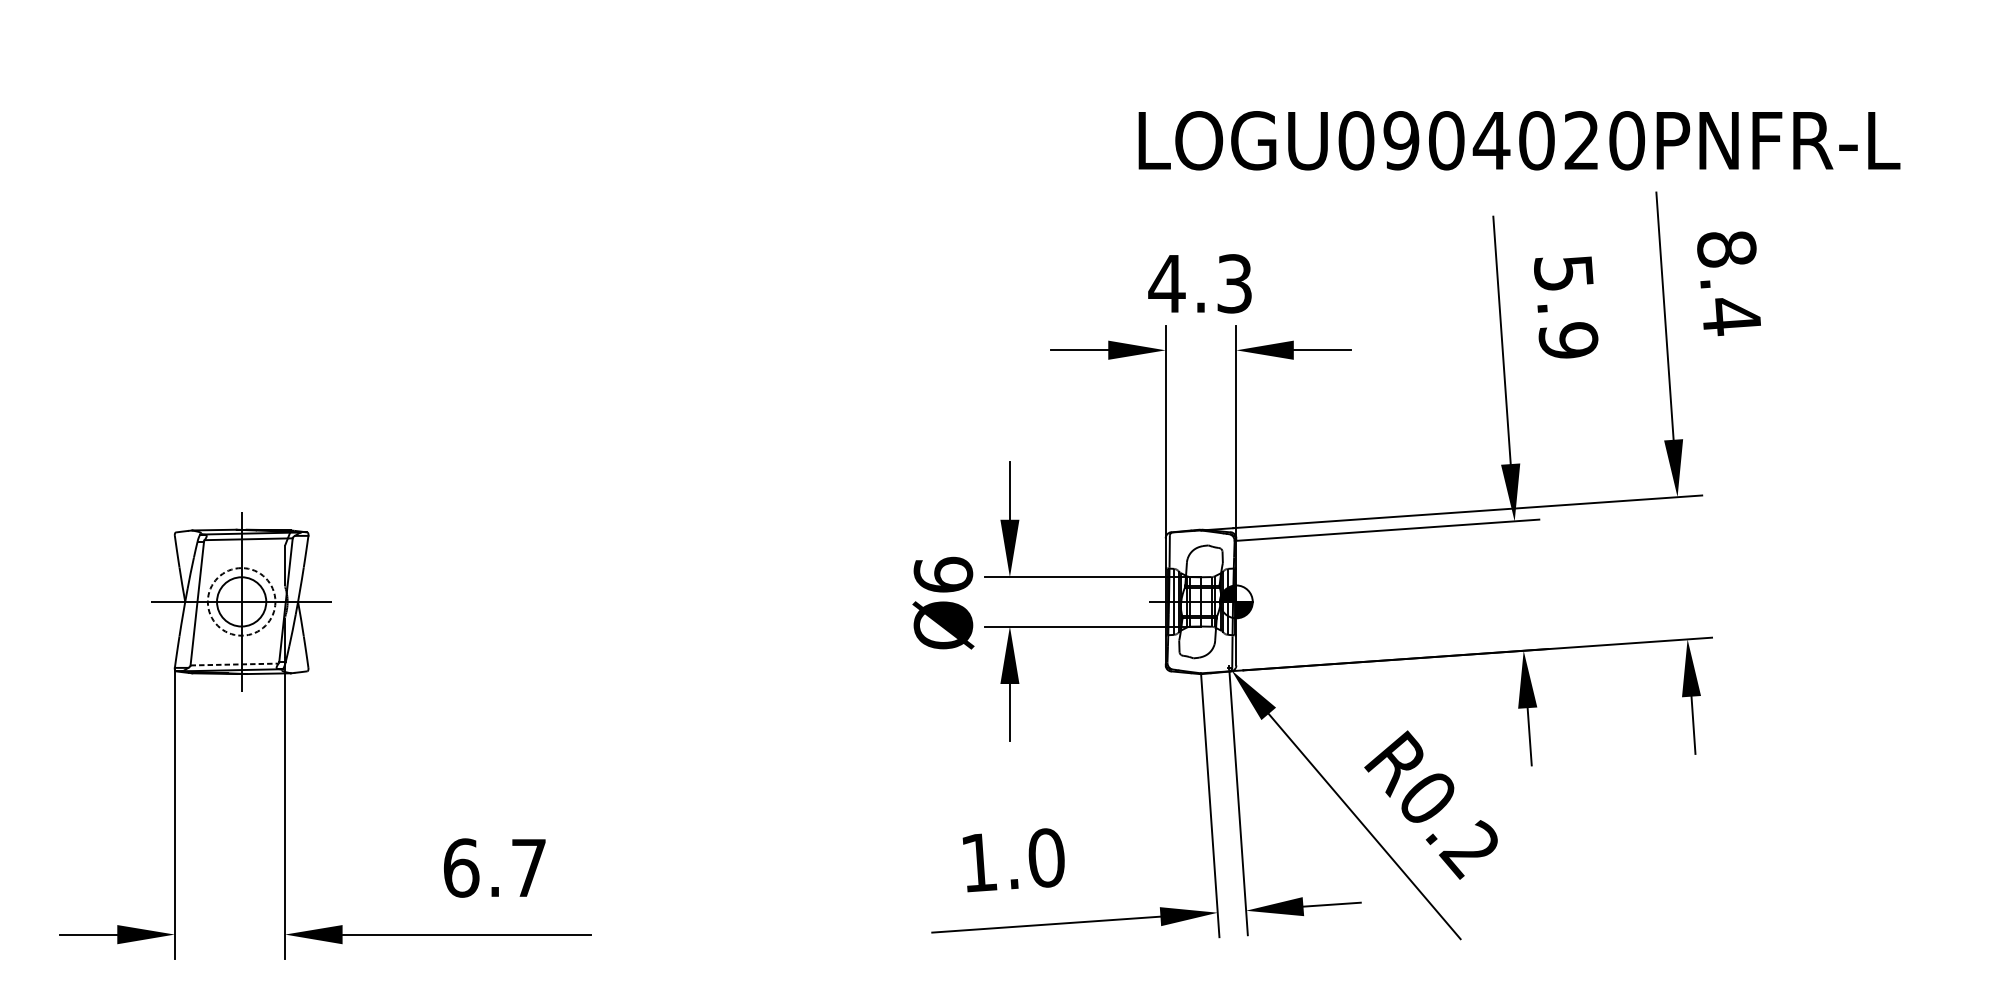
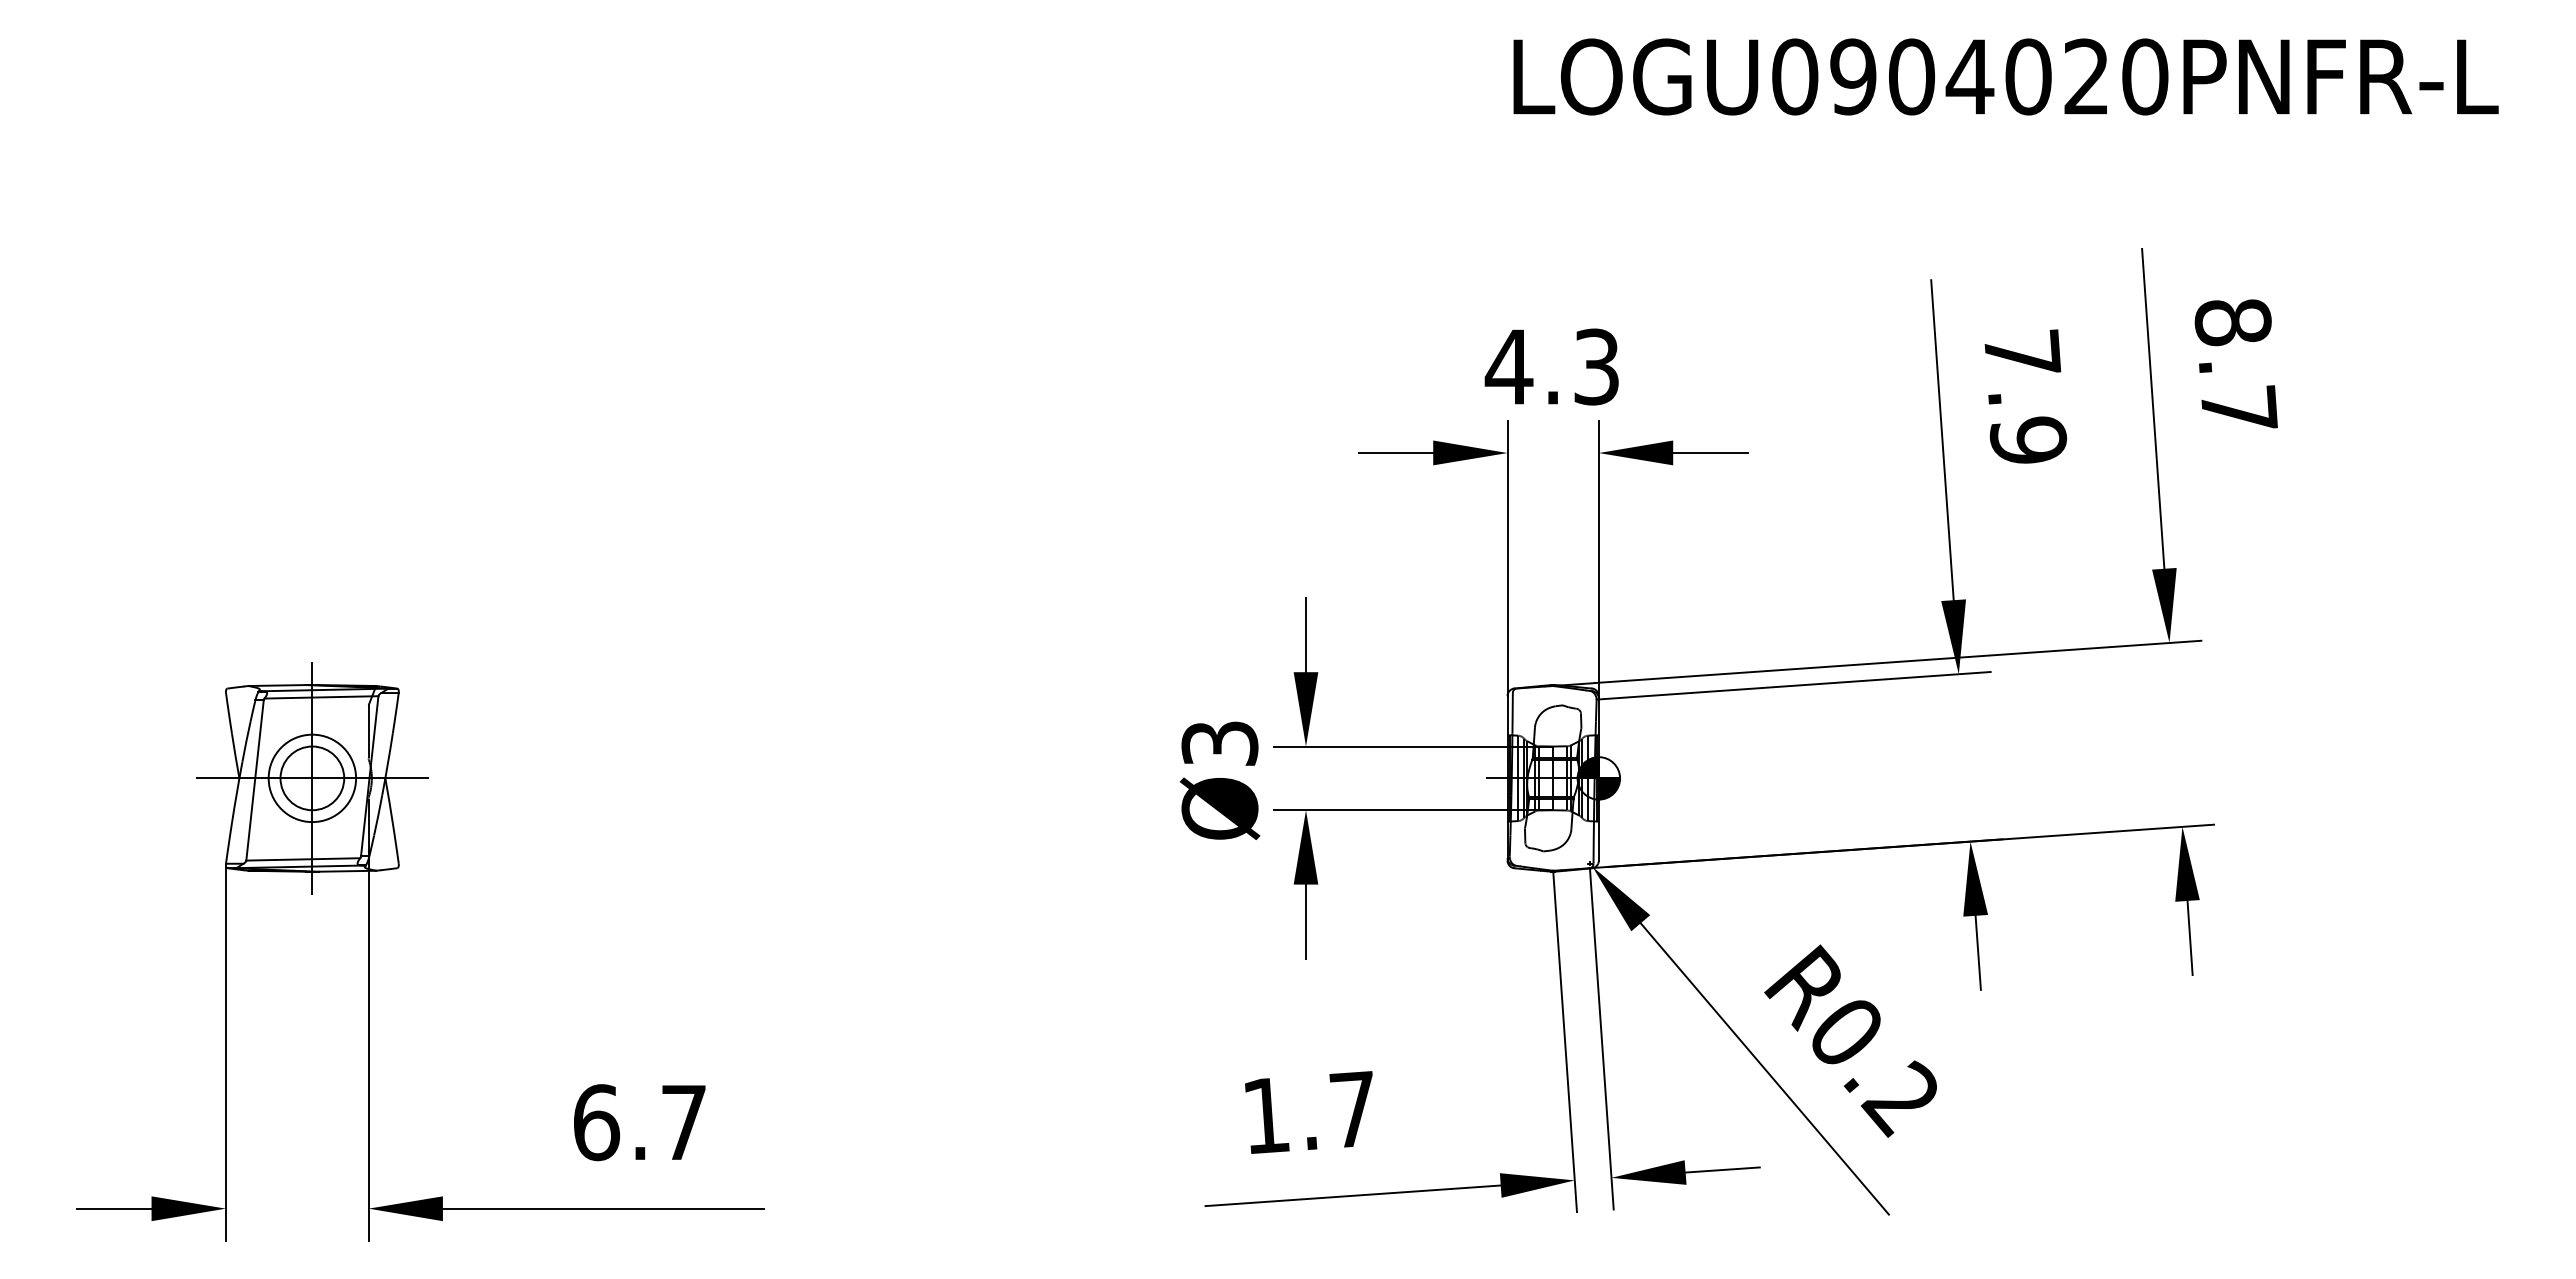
text: (1519, 140) -> (2005, 76), moved
text: (1563, 272) -> (2022, 352), 5.9 -> 7.9
text: (1731, 316) -> (2239, 409), 8.4 -> 8.7
text: (943, 574) -> (1219, 743), Ø6 -> Ø3
circle: (241, 601) -> (312, 778), dashed -> solid
line: (234, 664) -> (303, 859), dashed -> solid
text: (1045, 857) -> (1352, 1109), 1.0 -> 1.7

